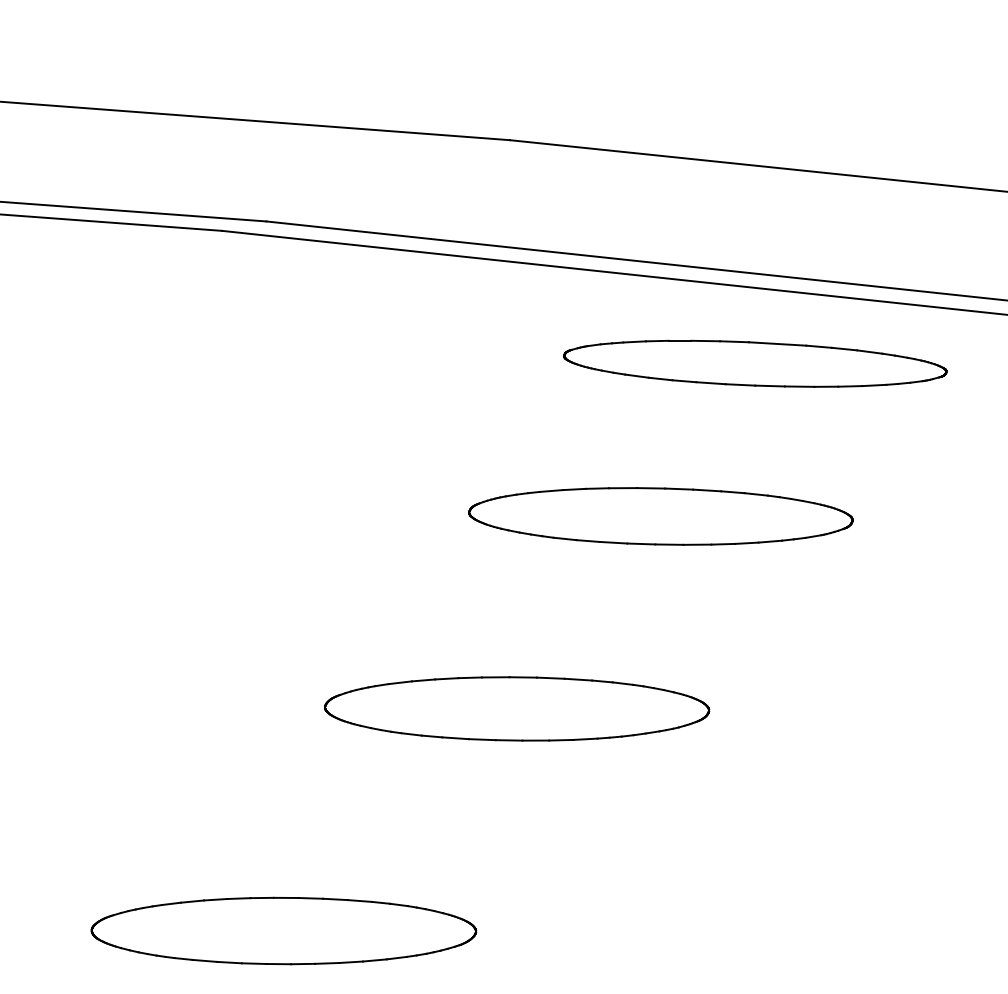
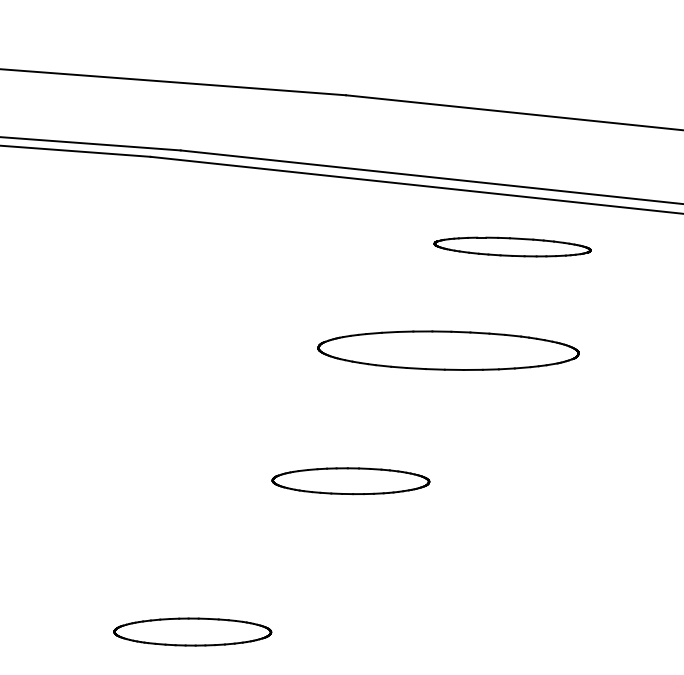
part: (755, 362) -> (512, 246), size x0.6
part: (516, 707) -> (350, 480), size x0.6
part: (283, 930) -> (192, 631), size x0.6

